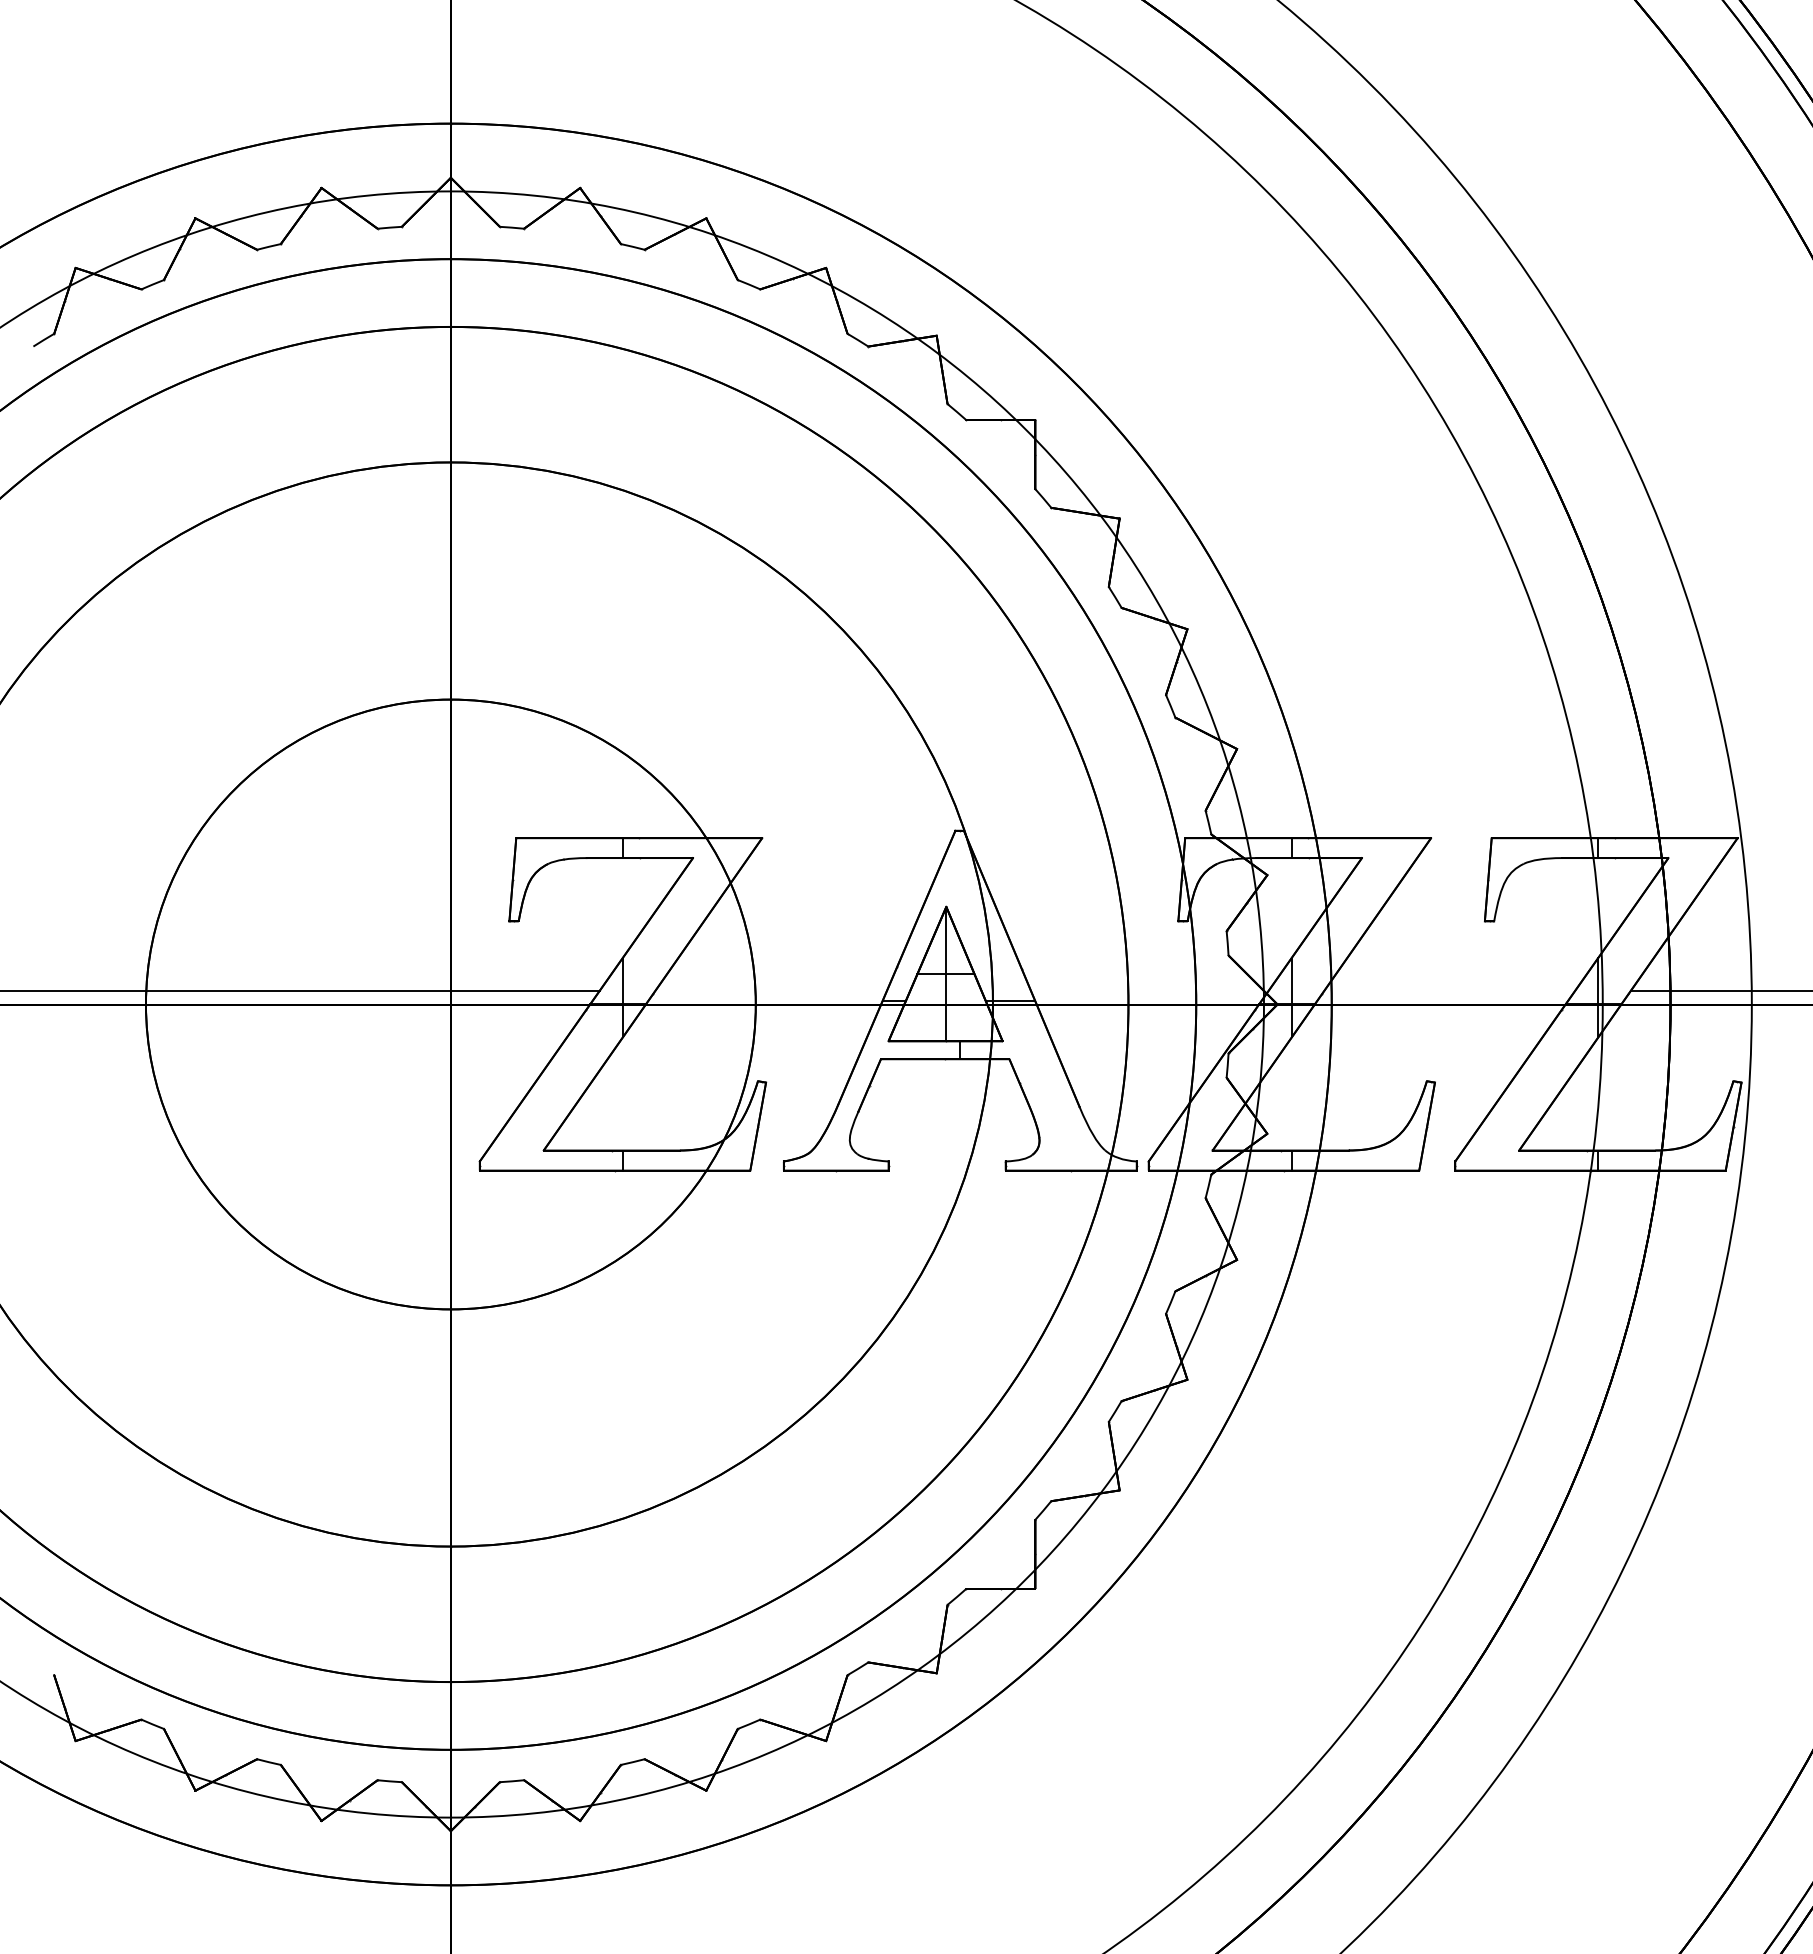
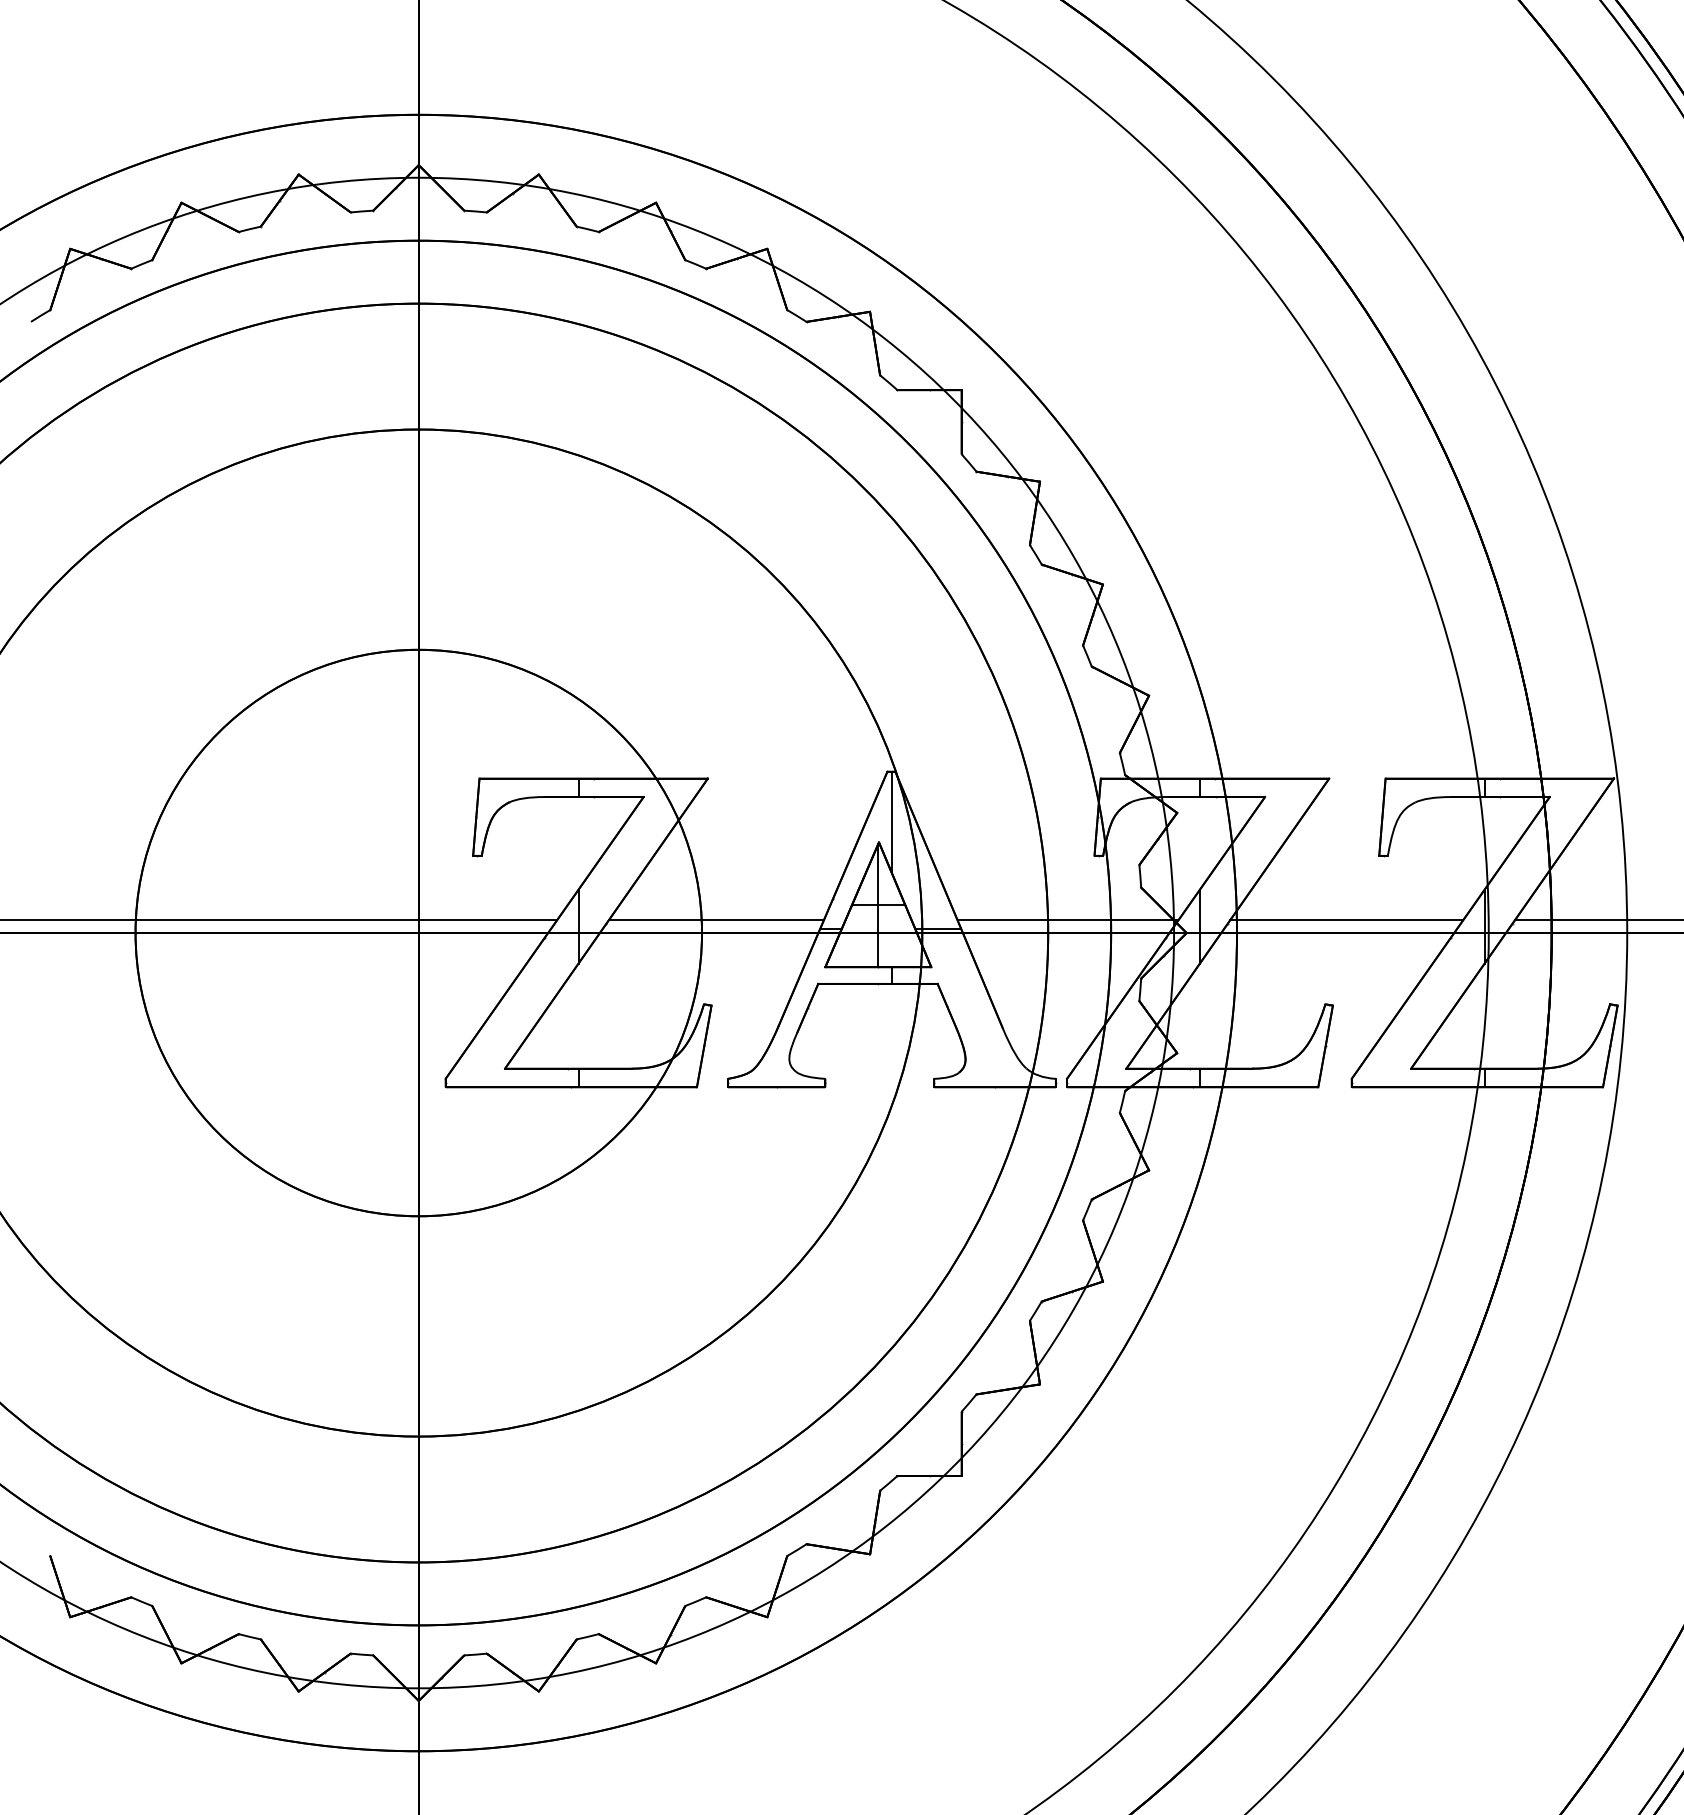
line: (960, 885) -> (892, 822), added
line: (770, 990) -> (715, 920), added
line: (1149, 990) -> (1067, 920), added
line: (1449, 990) -> (1346, 920), added

